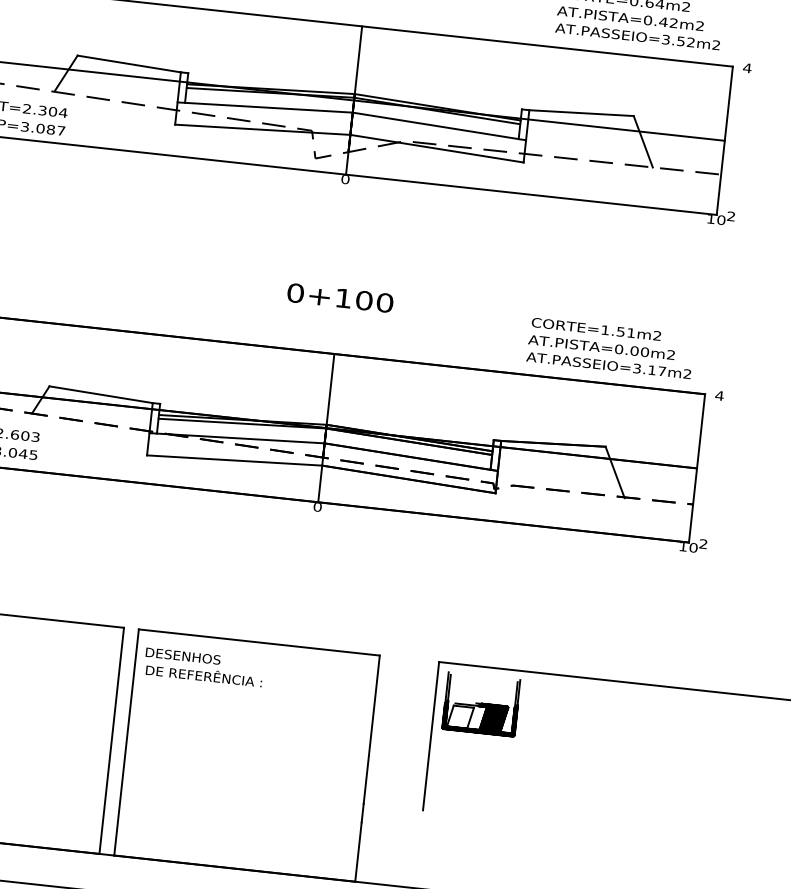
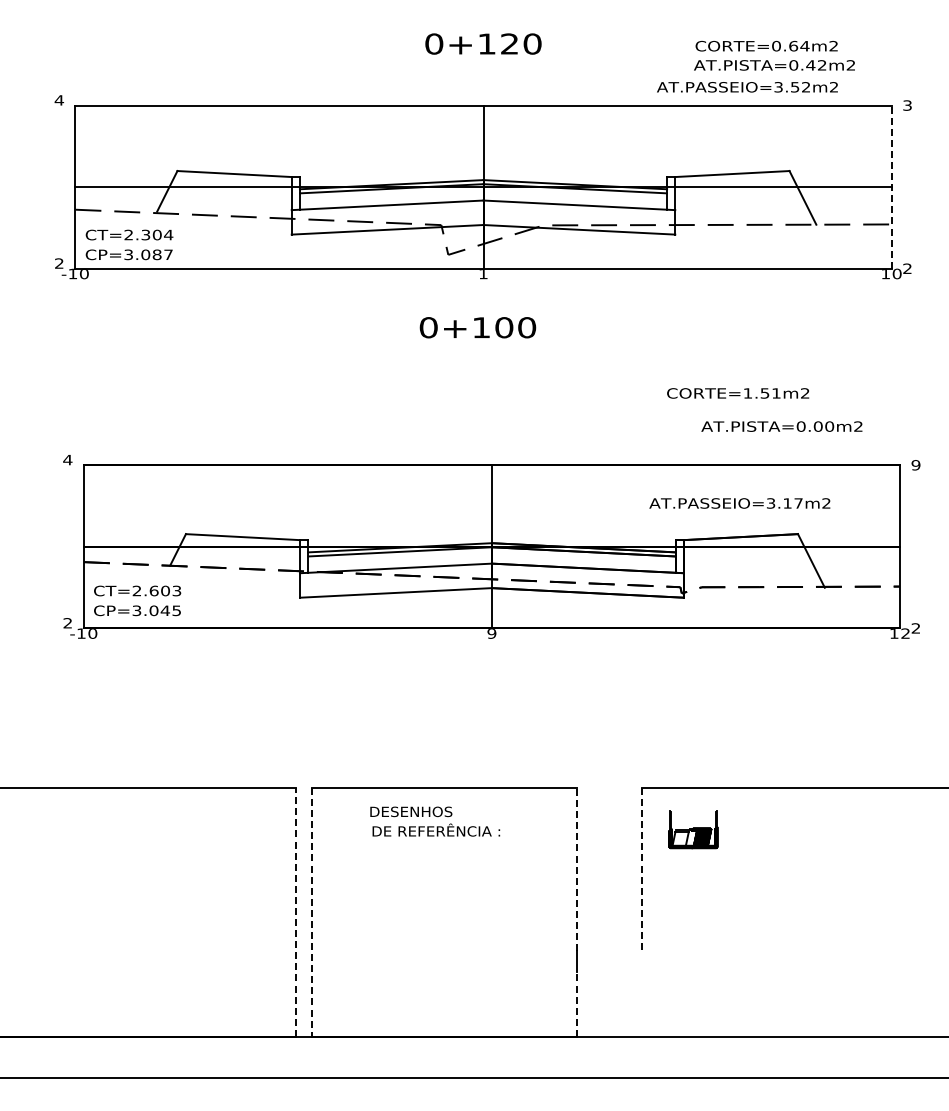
text: (637, 36) -> (747, 87), moved
text: (747, 68) -> (907, 105), 4 -> 3
line: (724, 141) -> (891, 187), solid -> dashed
text: (345, 179) -> (483, 274), 0 -> 1
text: (340, 297) -> (477, 327), moved
text: (596, 329) -> (738, 393), moved
text: (608, 365) -> (739, 503), moved
text: (719, 396) -> (915, 465), 4 -> 9
text: (317, 506) -> (491, 633), 0 -> 9
text: (693, 547) -> (905, 633), 10 -> 12
text: (204, 667) -> (435, 821), moved
part: (481, 704) -> (693, 829), size x0.6
line: (372, 729) -> (577, 869), solid -> dashed
line: (431, 736) -> (642, 869), solid -> dashed
line: (111, 740) -> (295, 911), solid -> dashed
line: (126, 742) -> (311, 912), solid -> dashed
line: (358, 852) -> (577, 1004), solid -> dashed

